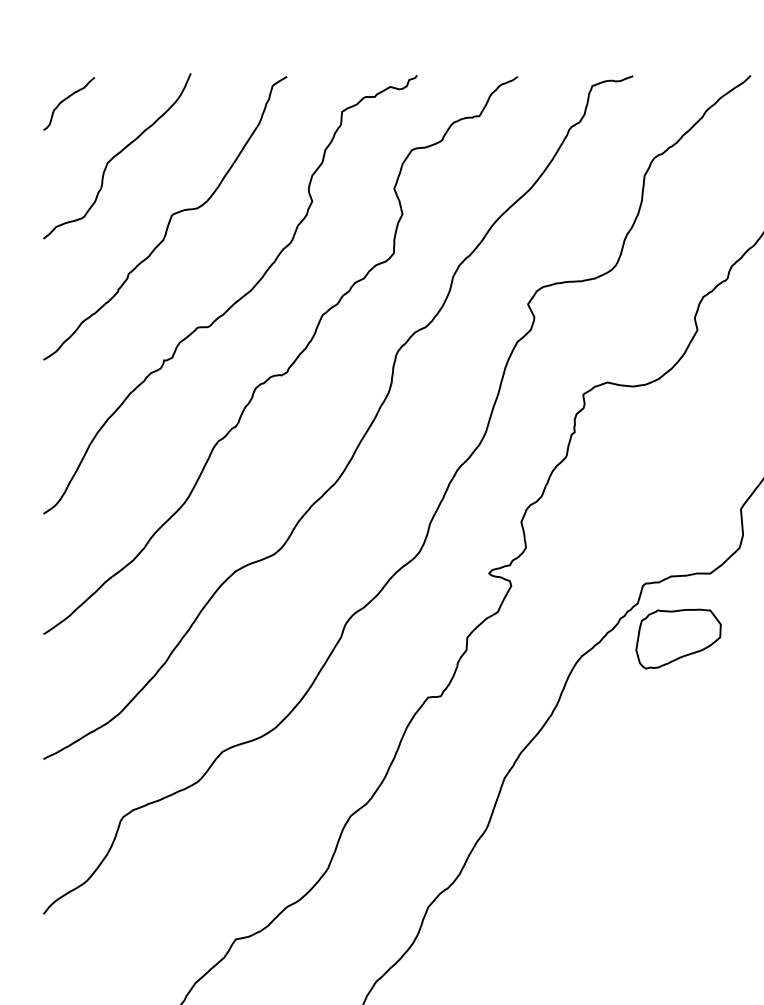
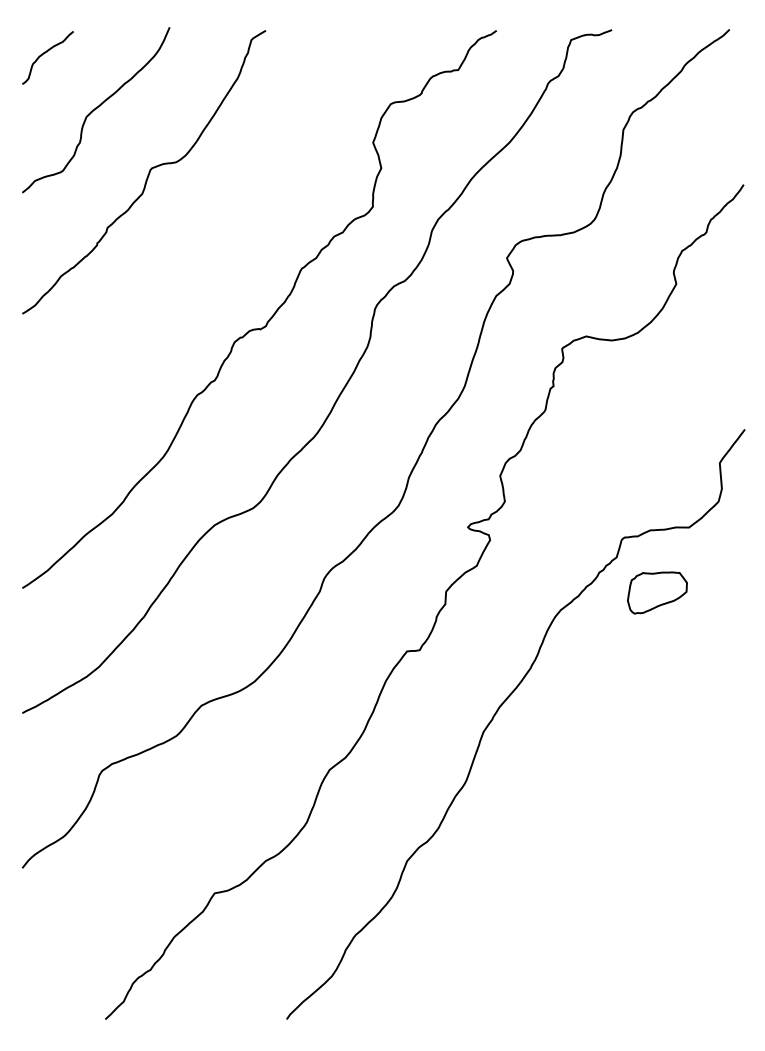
curve: (236, 300) -> (215, 254), removed
part: (678, 638) -> (657, 592), size x0.7

